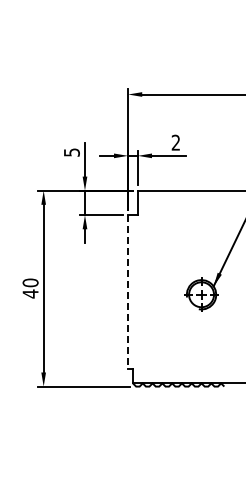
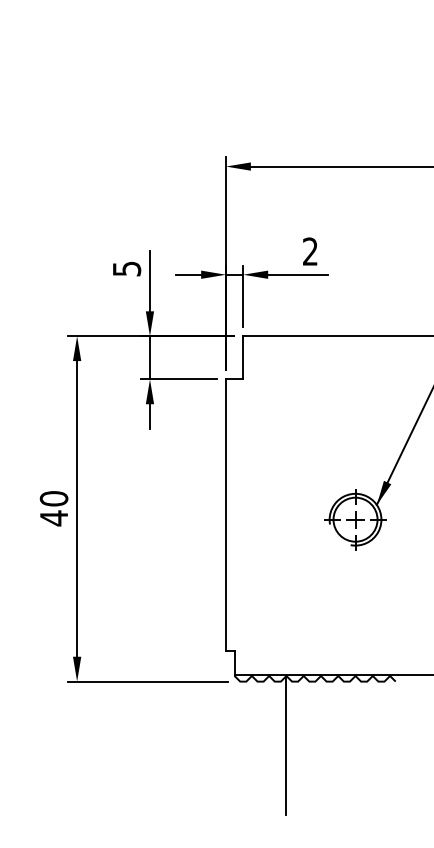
line: (128, 292) -> (226, 515), dashed -> solid
line: (162, 422) -> (286, 744), added

